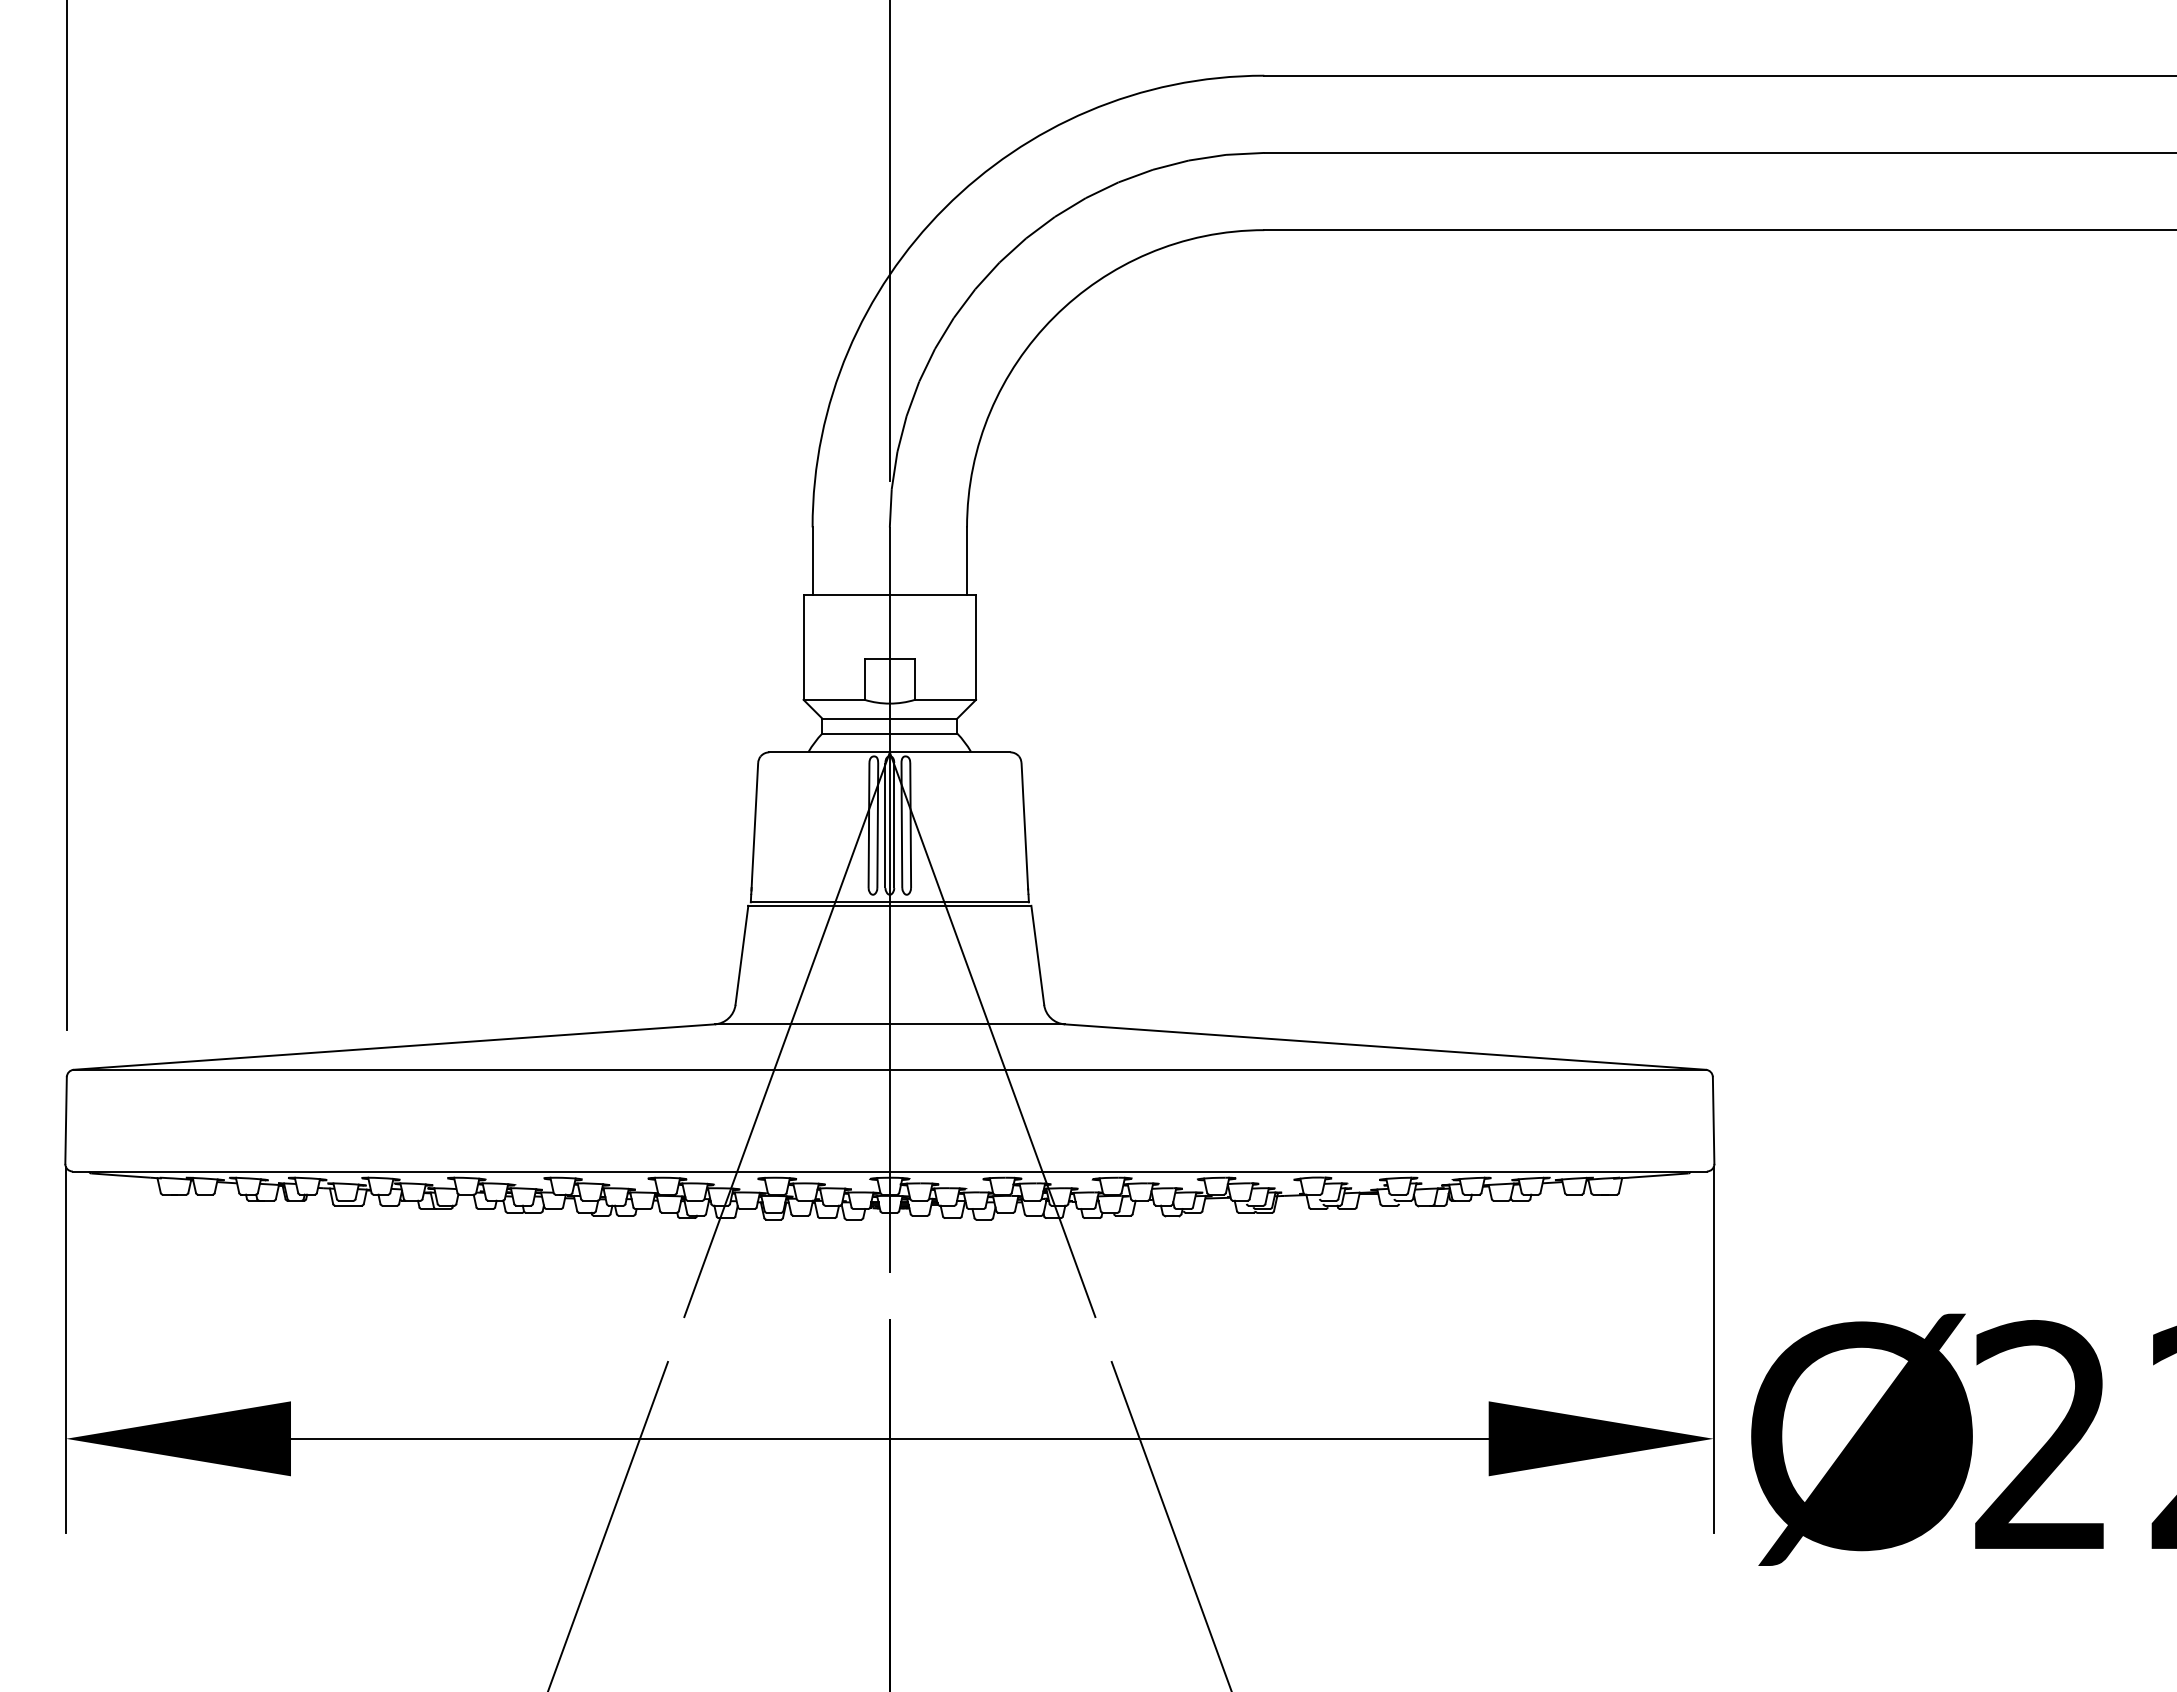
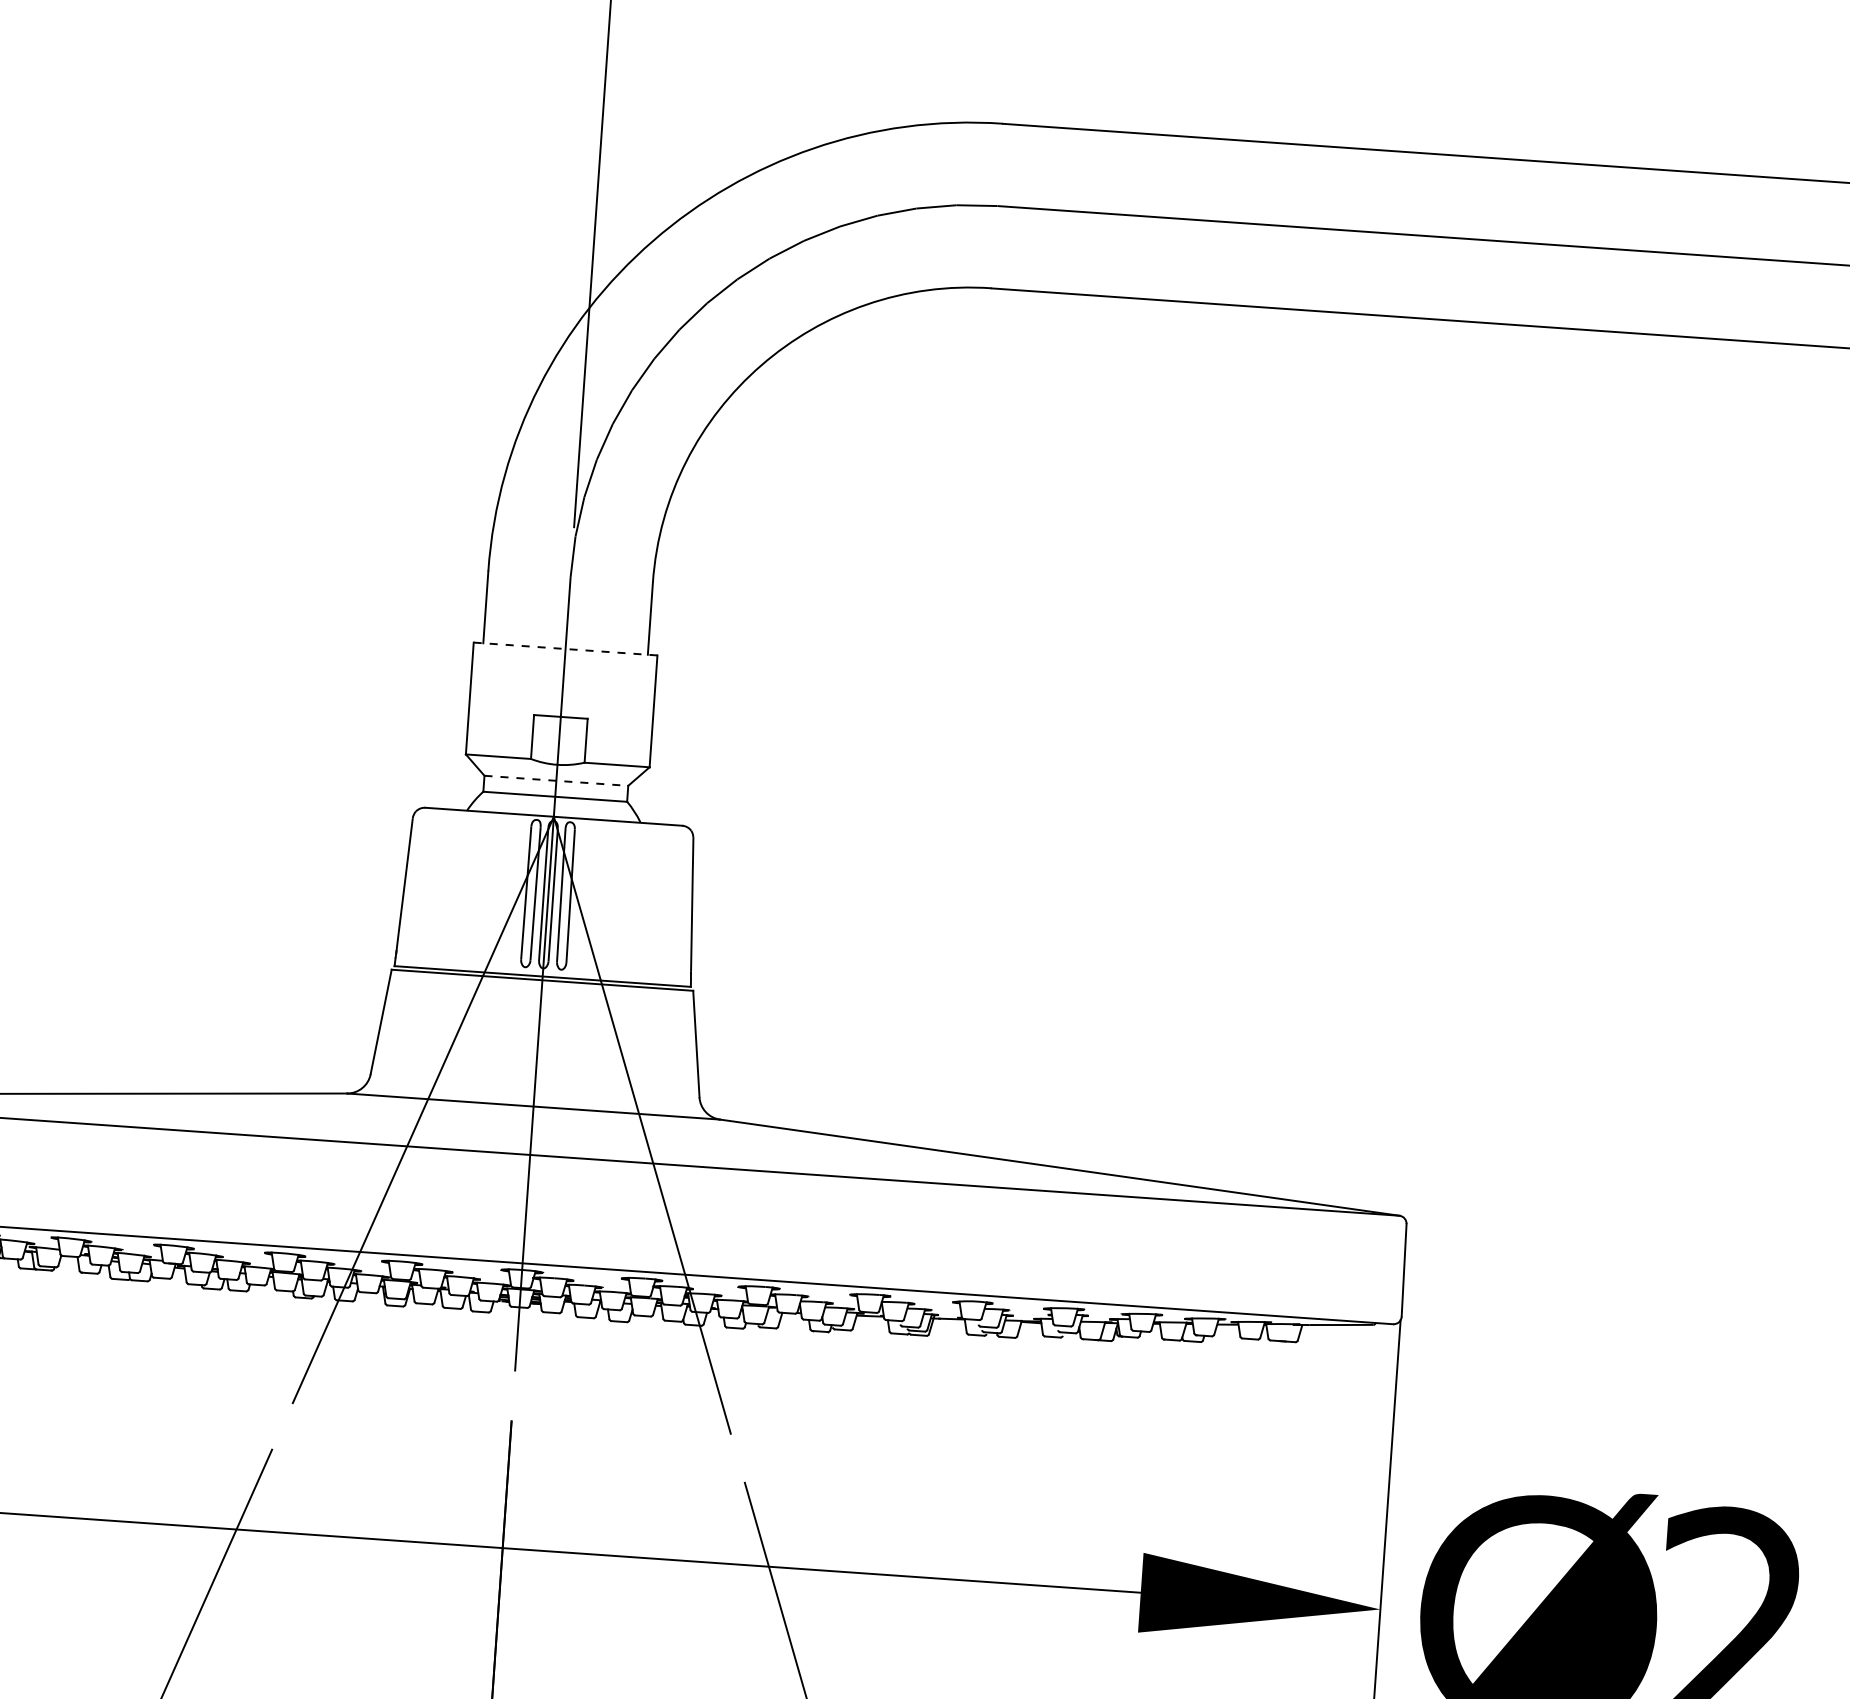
line: (890, 594) -> (566, 648), solid -> dashed
line: (890, 718) -> (557, 780), solid -> dashed

